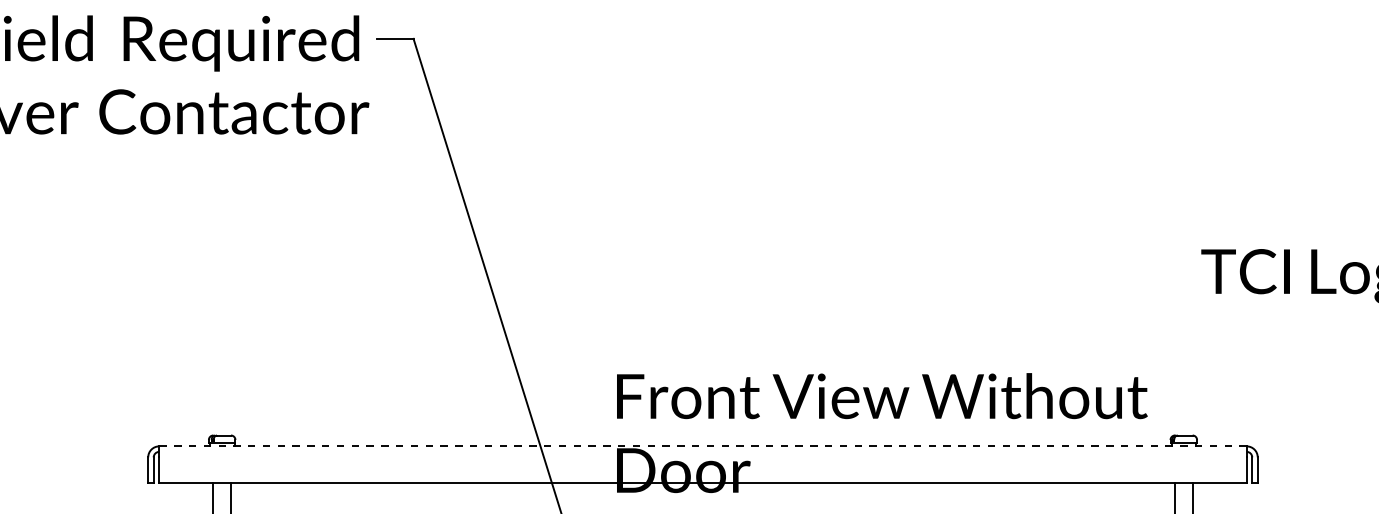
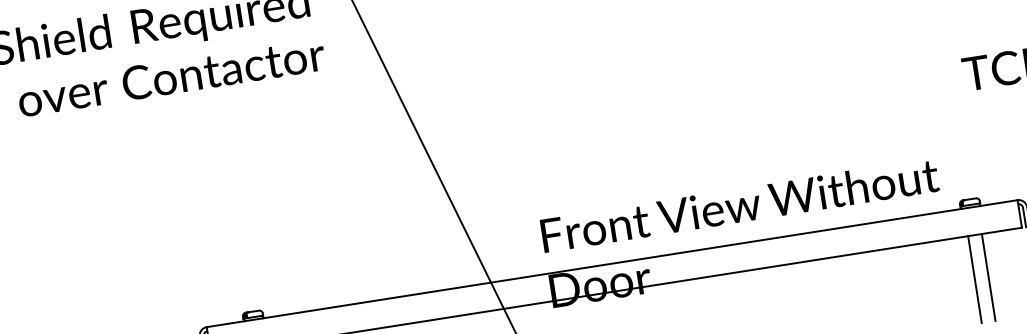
line: (702, 446) -> (611, 263), dashed -> solid

